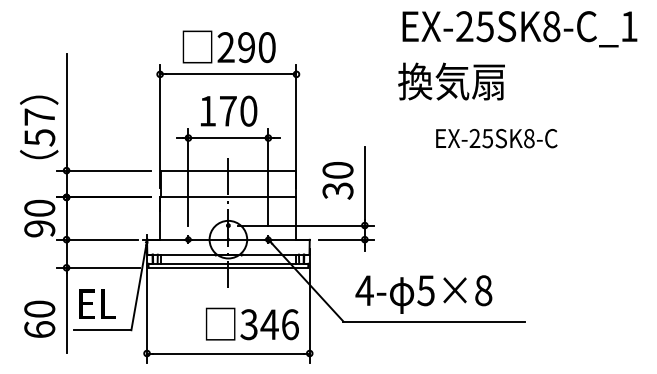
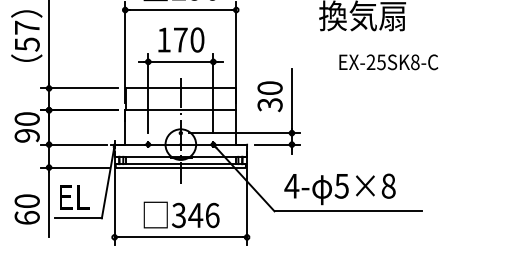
text: (39, 127) -> (27, 36), moved
text: (496, 138) -> (388, 62), moved
text: (251, 323) -> (180, 214), moved

